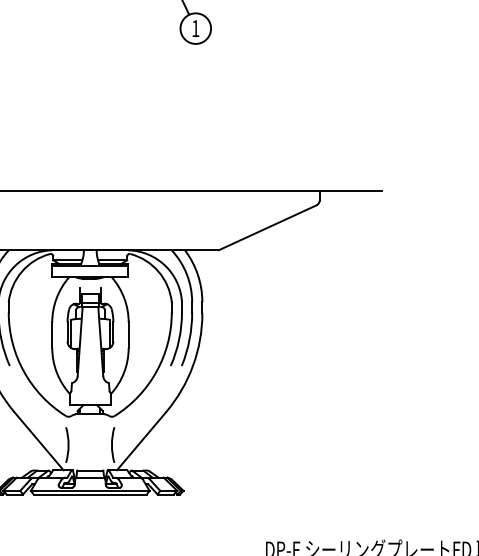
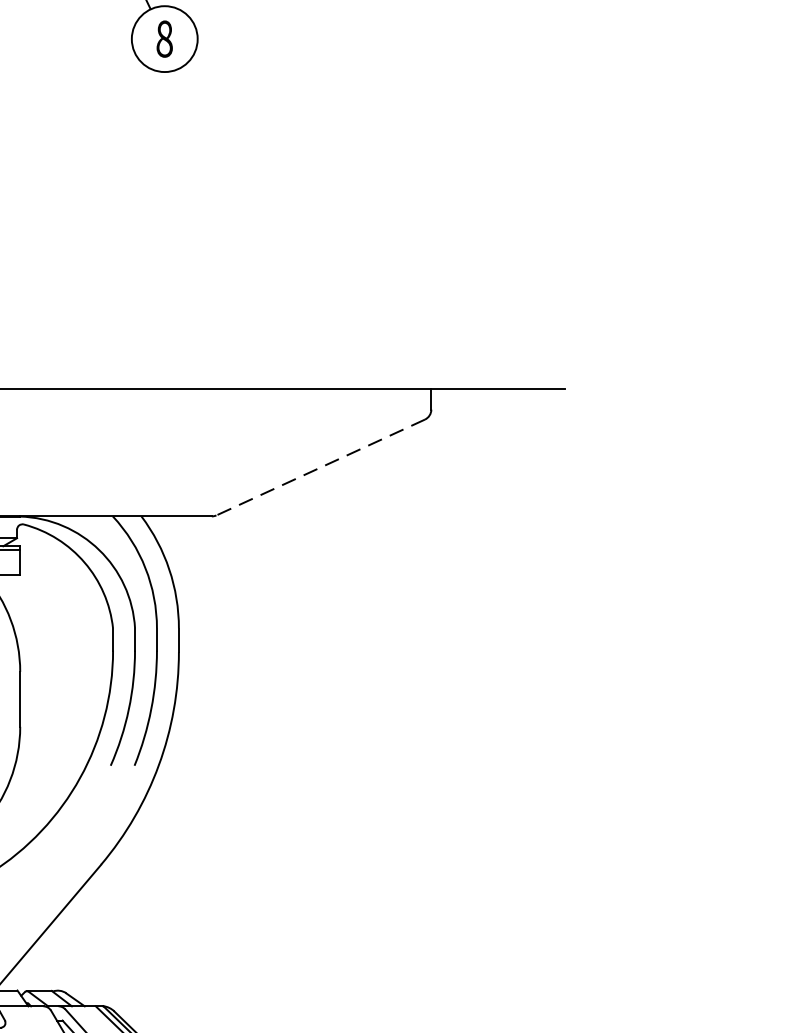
text: (195, 28) -> (164, 38), 1 -> 8
line: (267, 227) -> (319, 467), solid -> dashed

